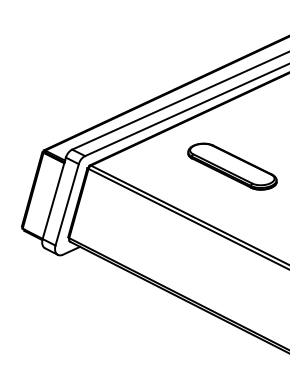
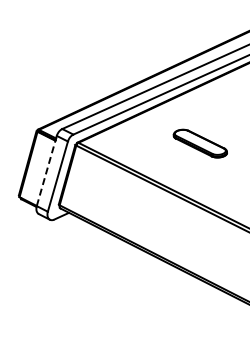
part: (232, 166) -> (200, 143), size x0.7
line: (53, 197) -> (46, 170), solid -> dashed

